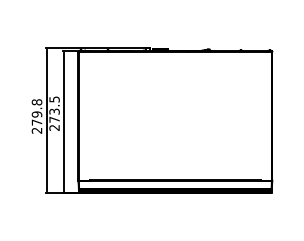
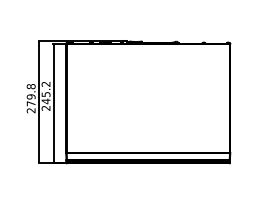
text: (54, 109) -> (45, 92), 273.5 -> 245.2

